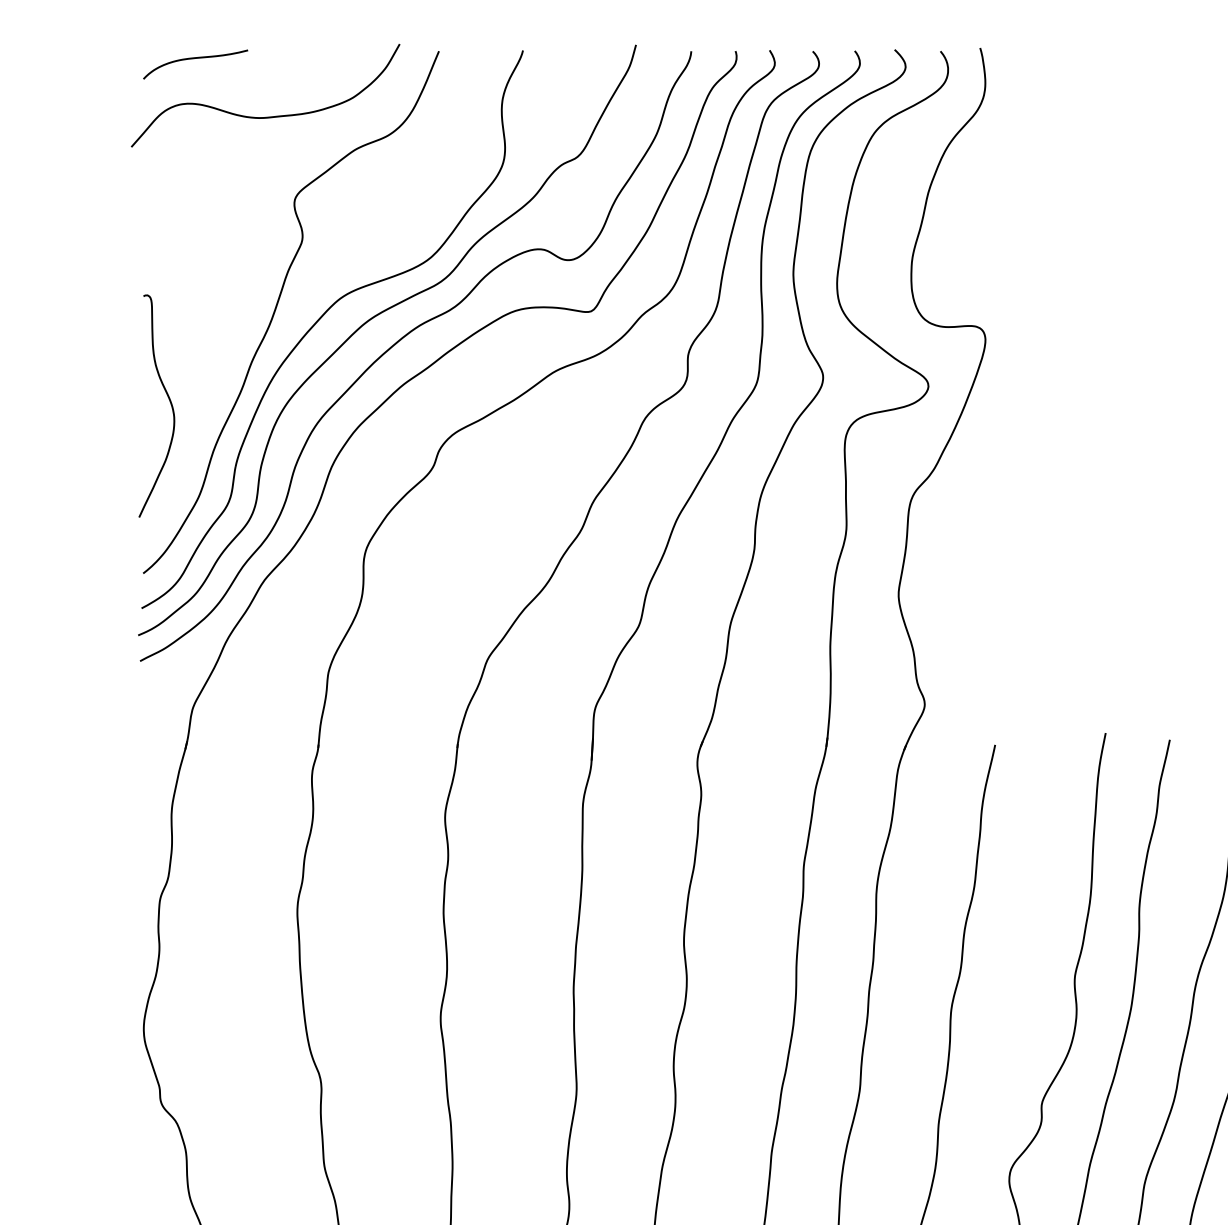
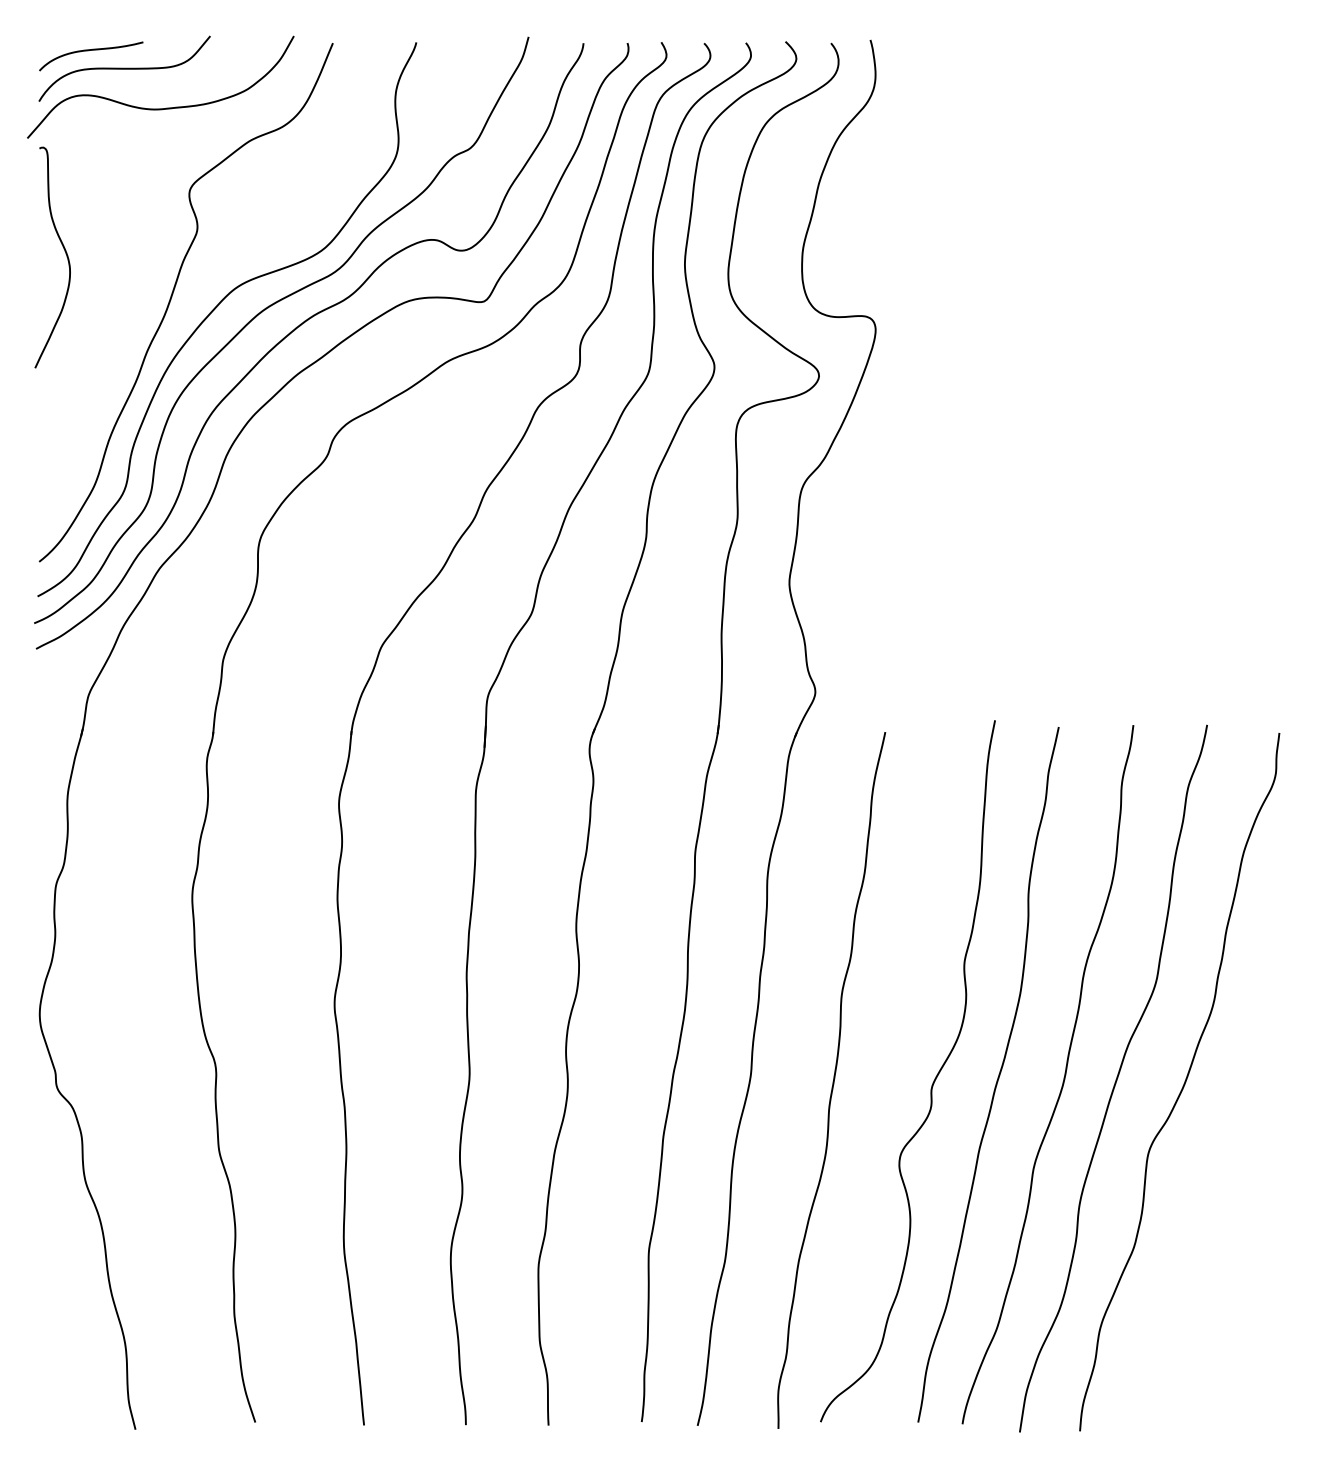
curve: (229, 76) -> (124, 68), added
curve: (169, 402) -> (65, 254), moved

